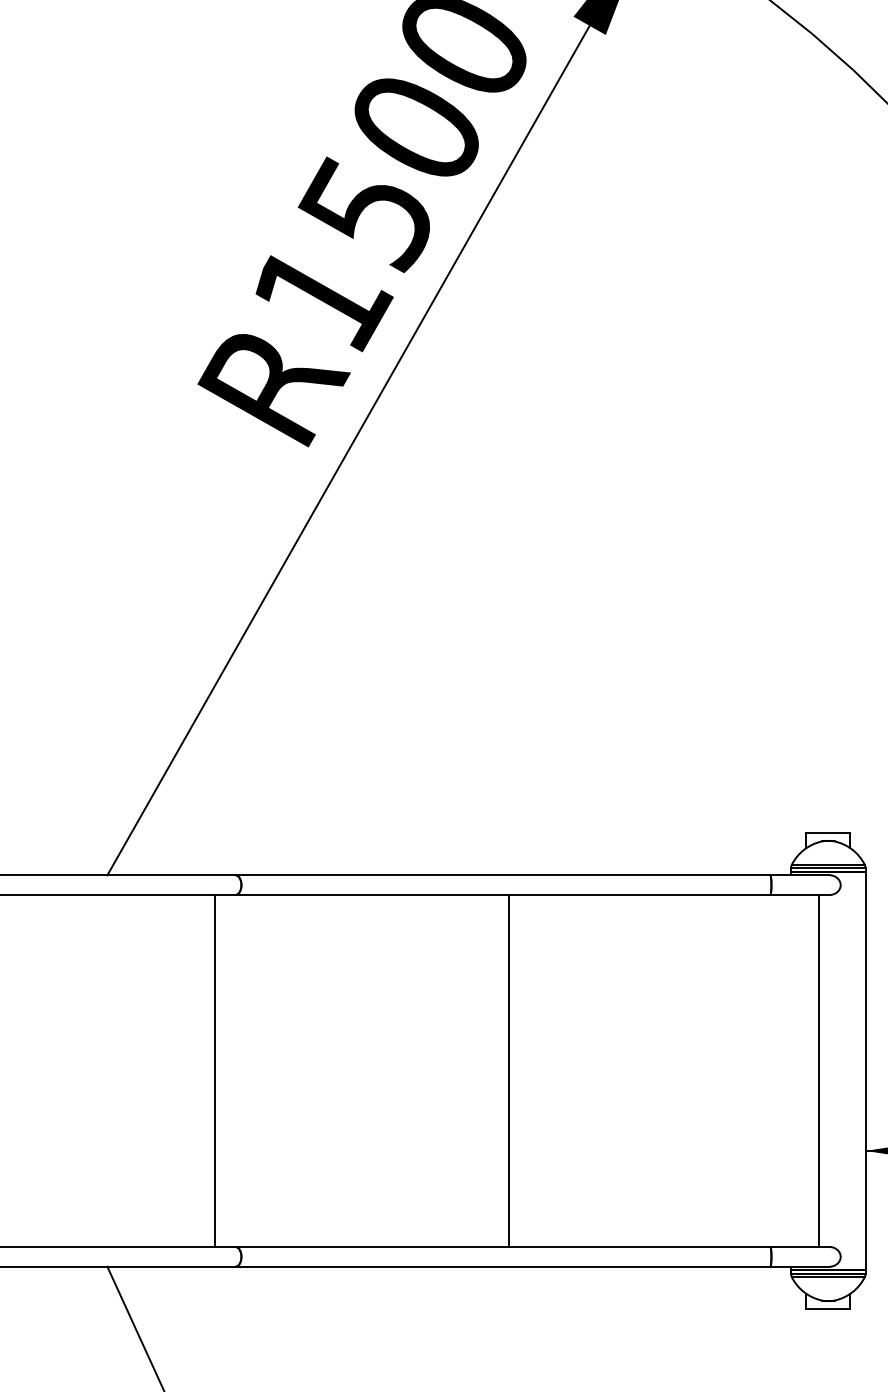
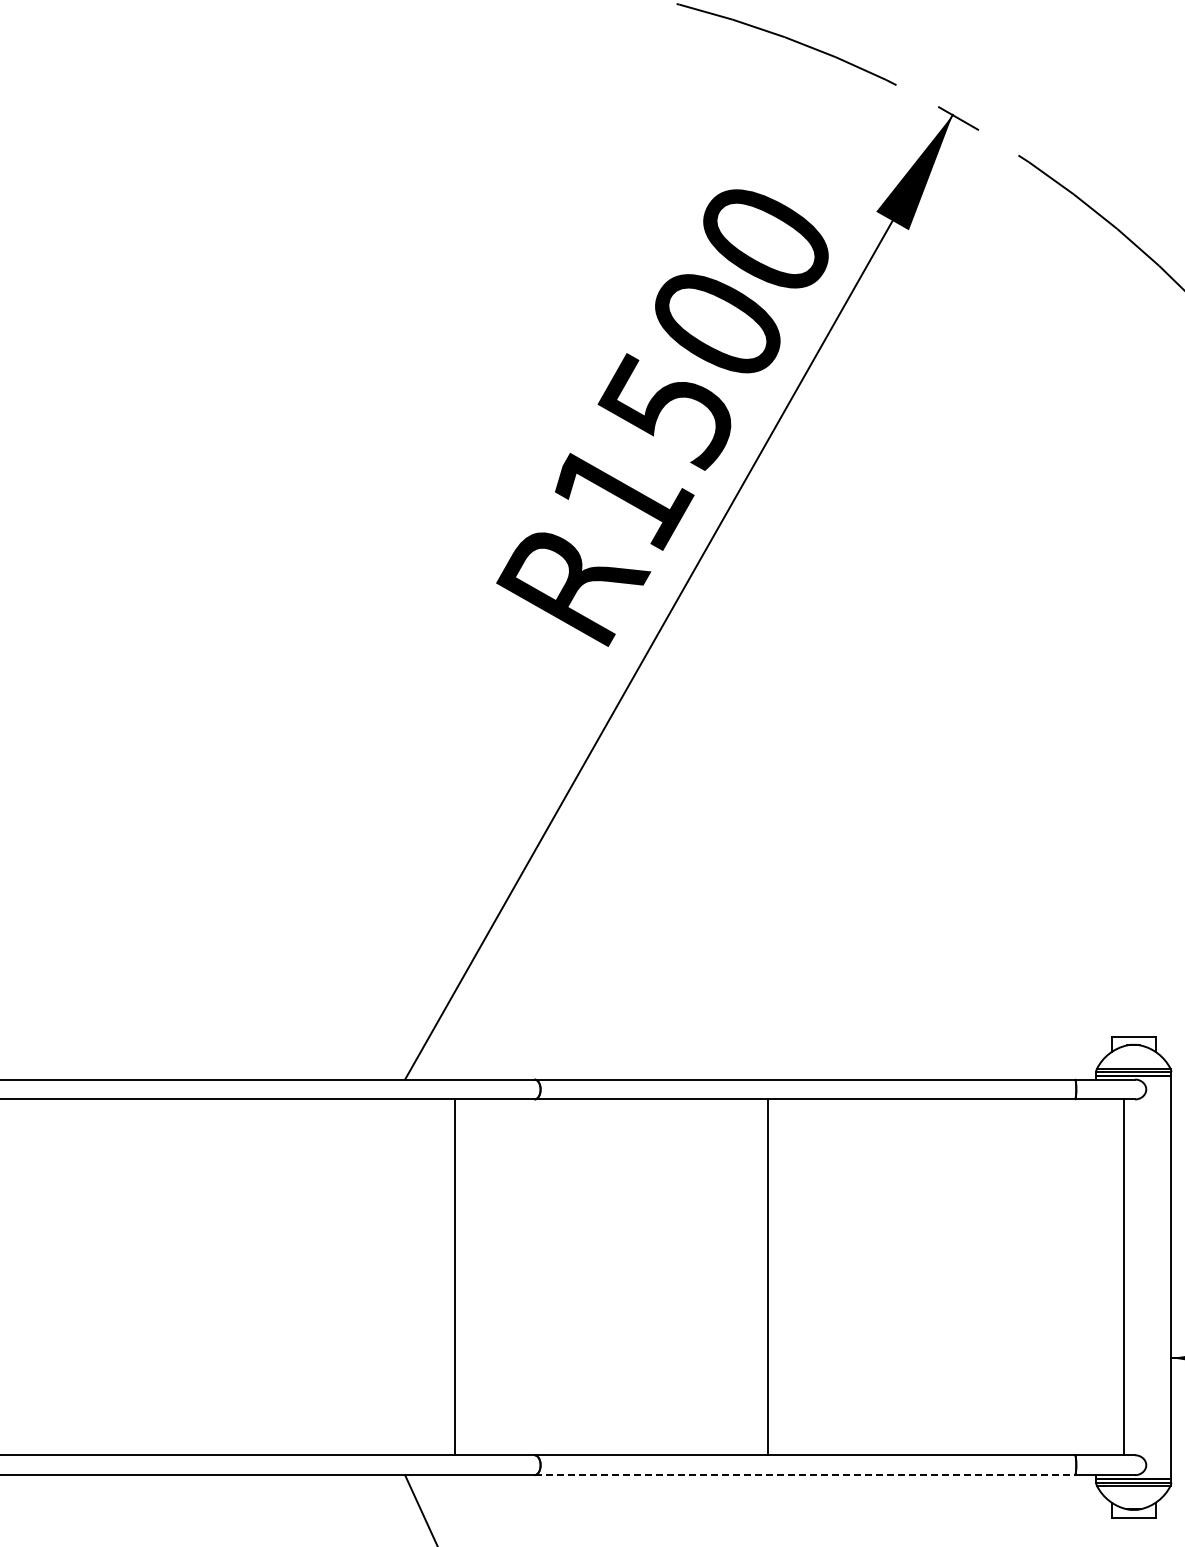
line: (215, 1071) -> (455, 1277), moved
line: (508, 1071) -> (767, 1277), moved
line: (503, 1267) -> (805, 1475), solid -> dashed

